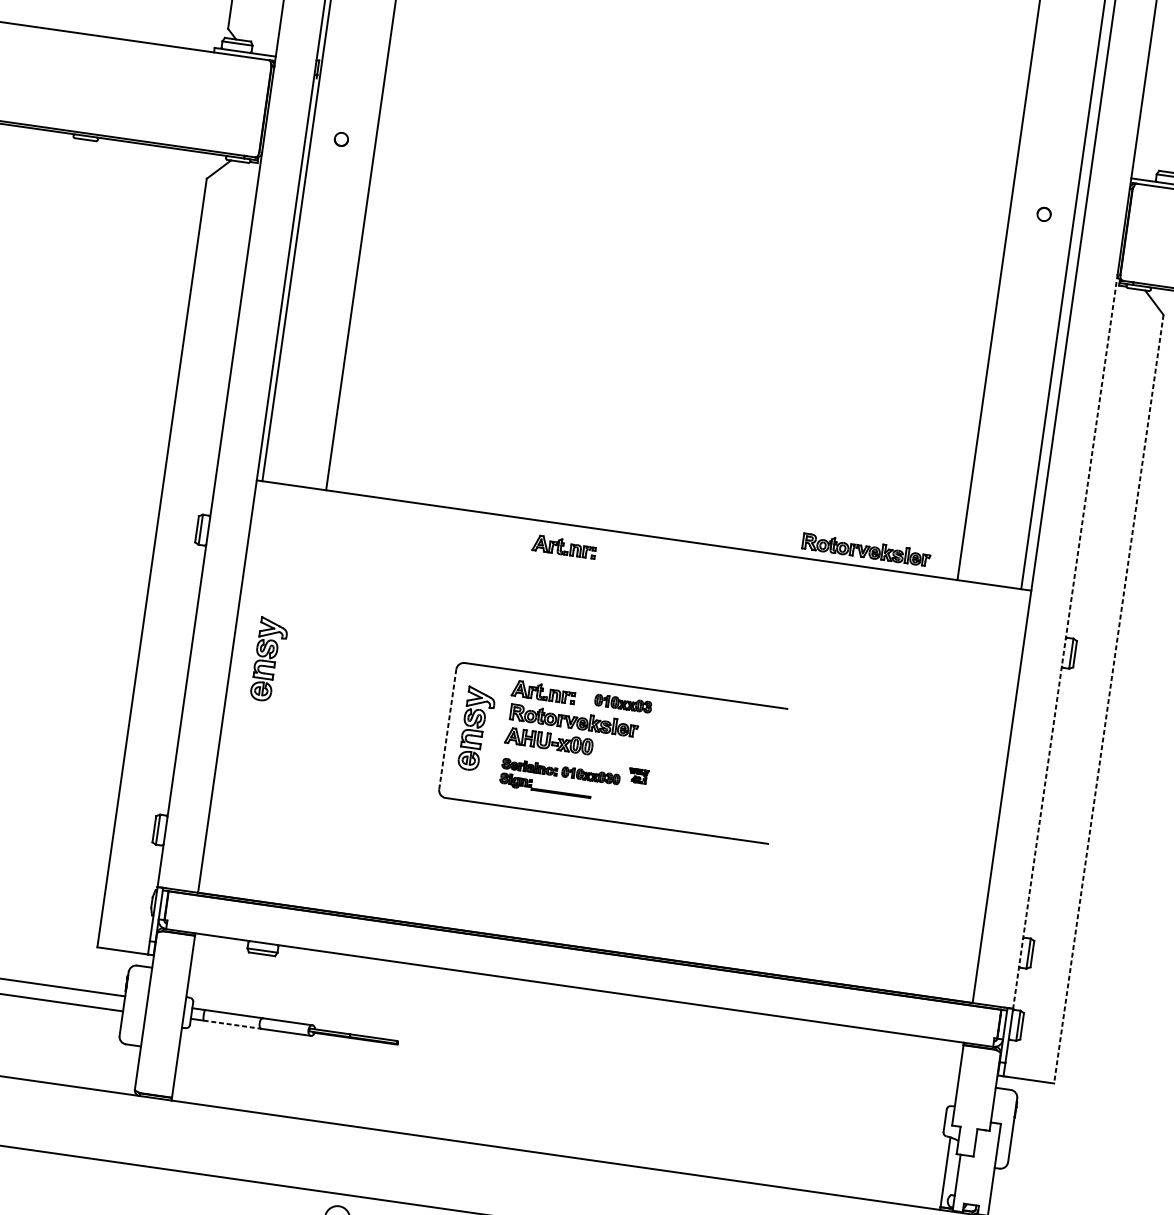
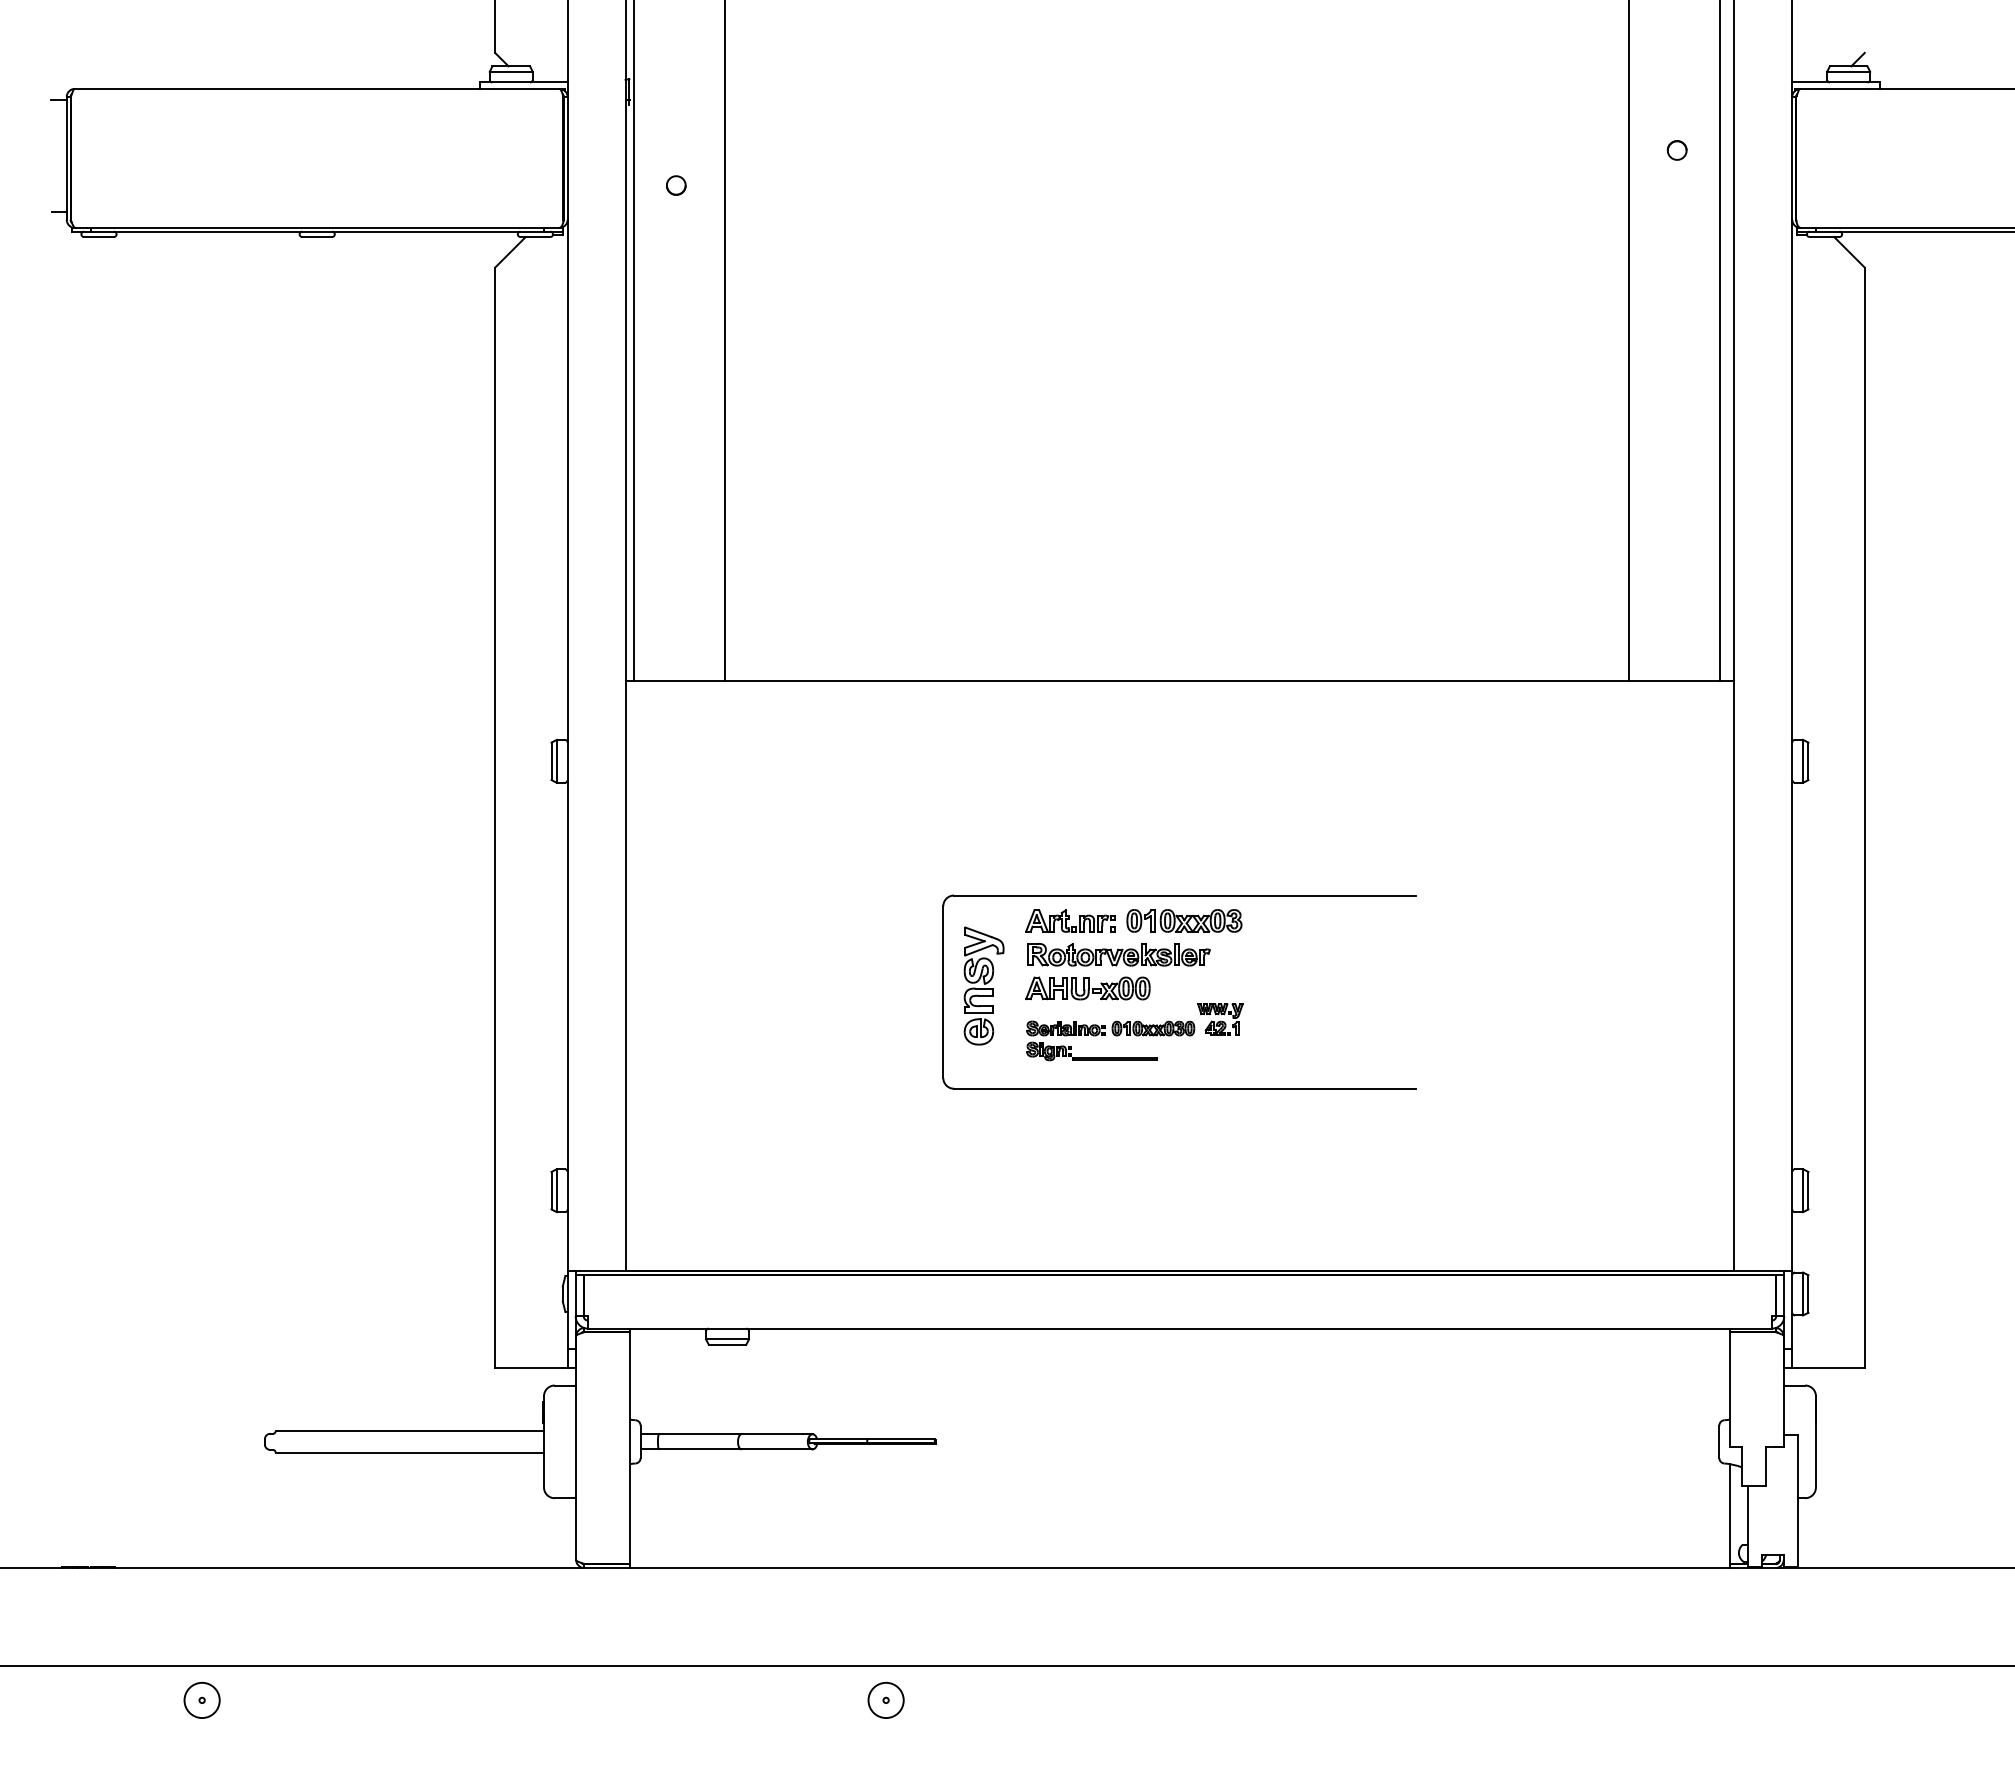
part: (564, 546) -> (1070, 712), removed
part: (866, 549) -> (1494, 656), removed
line: (1065, 641) -> (1792, 745), dashed -> solid
part: (269, 659) -> (678, 929), removed
line: (1108, 699) -> (1864, 818), dashed -> solid
part: (623, 703) -> (1184, 920), size x1.43
line: (447, 729) -> (943, 992), dashed -> solid
part: (638, 776) -> (1220, 1019), size x1.67
line: (232, 1024) -> (700, 1449), dashed -> solid

